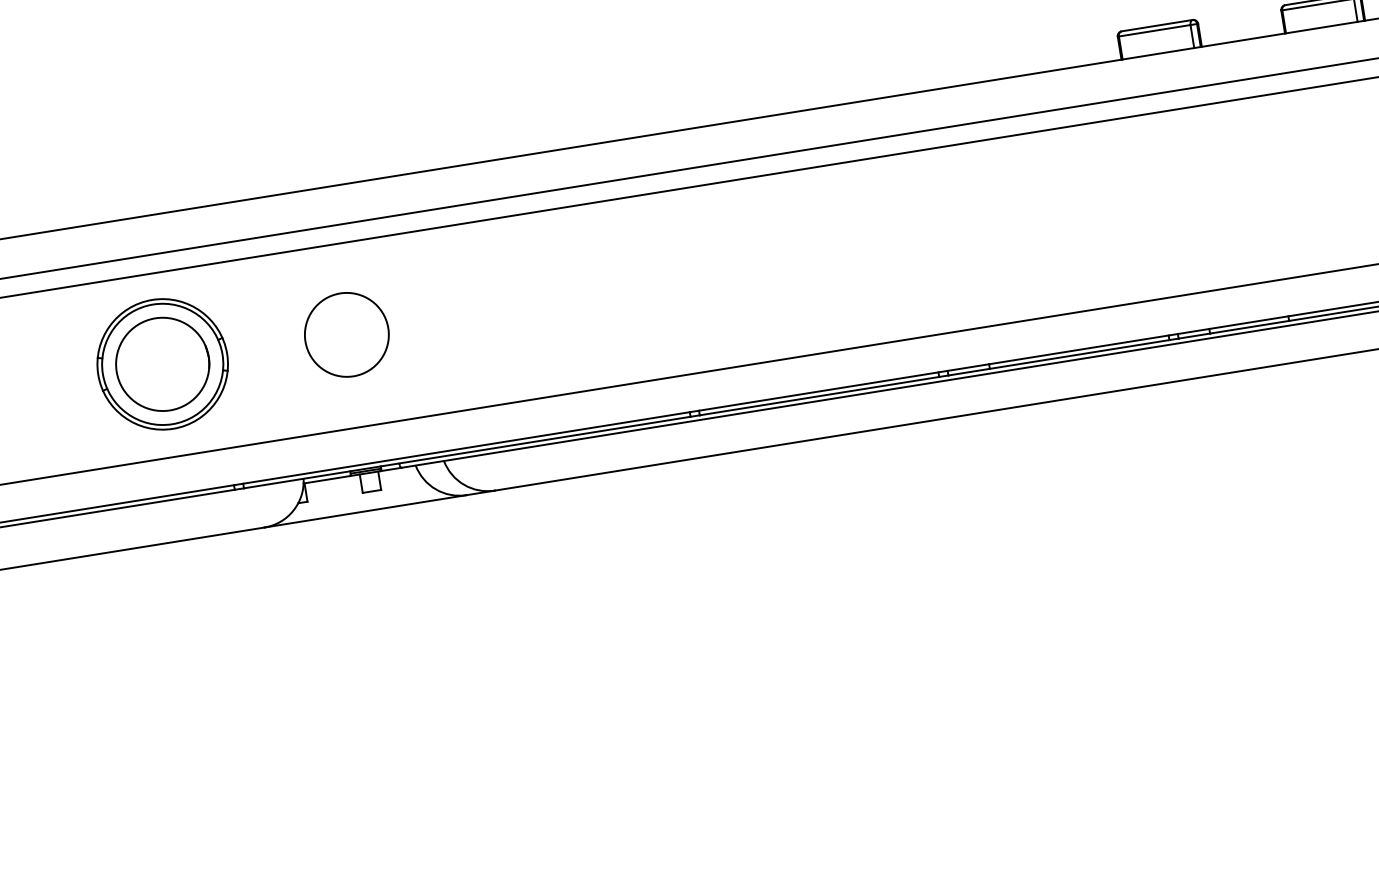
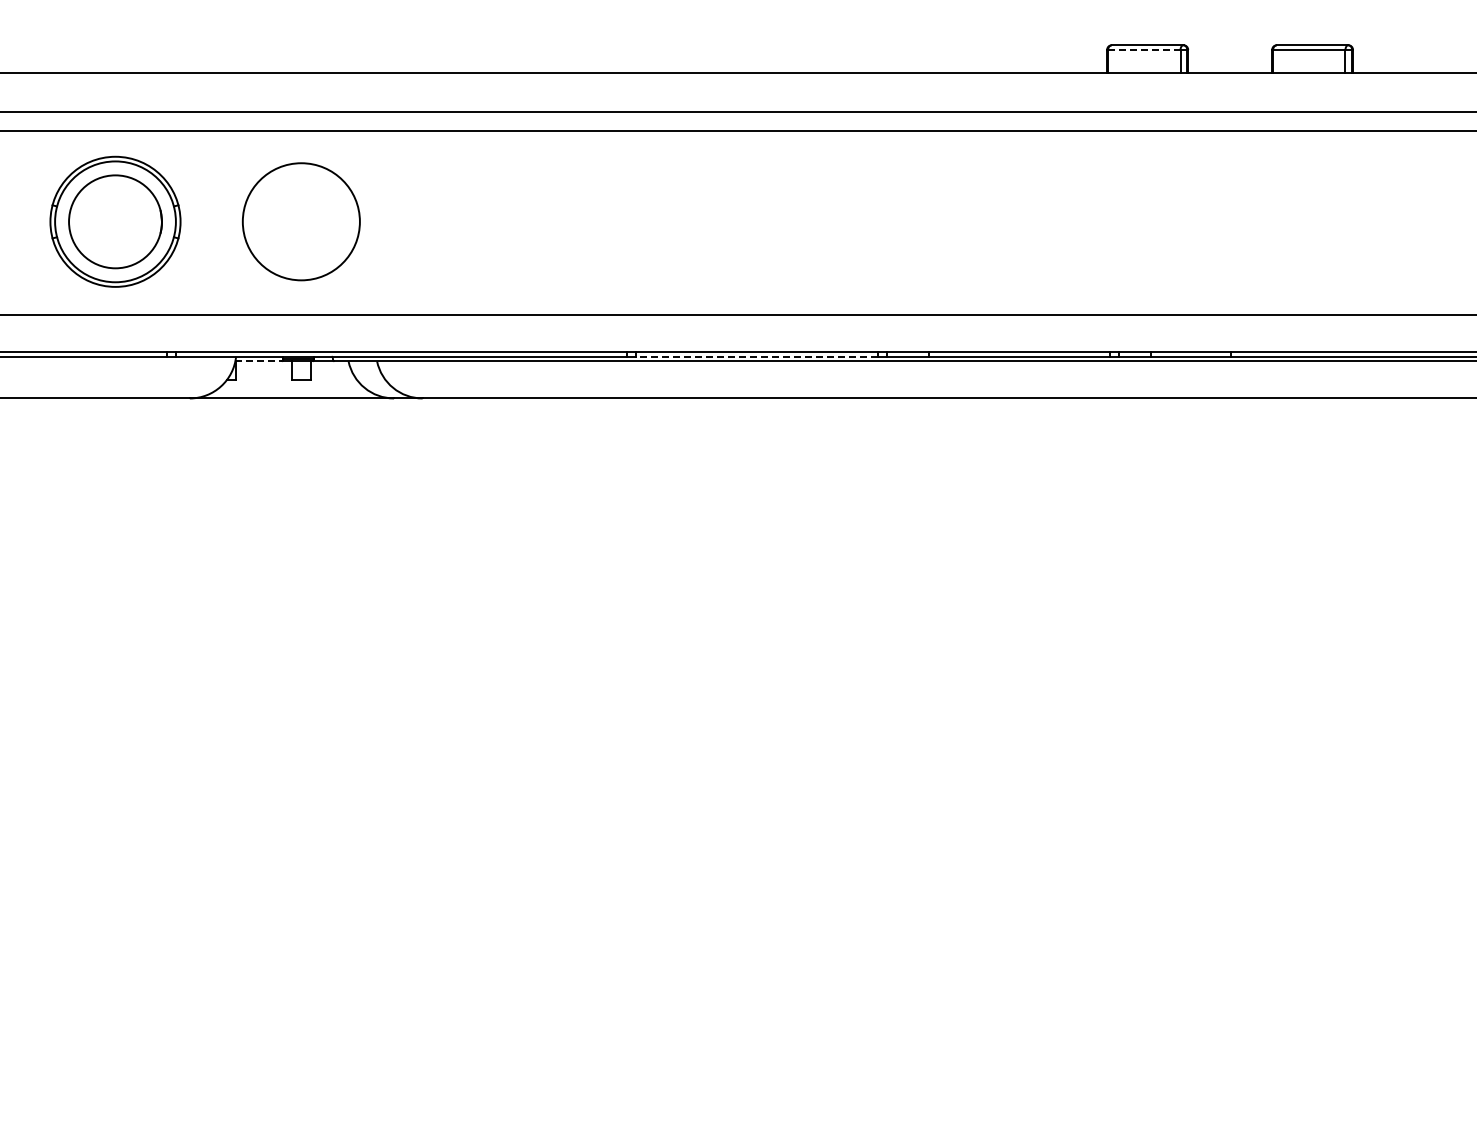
line: (1153, 30) -> (1143, 49), solid -> dashed
circle: (346, 334) -> (301, 221), size x1.4
line: (819, 396) -> (756, 356), solid -> dashed
line: (327, 479) -> (259, 361), solid -> dashed

